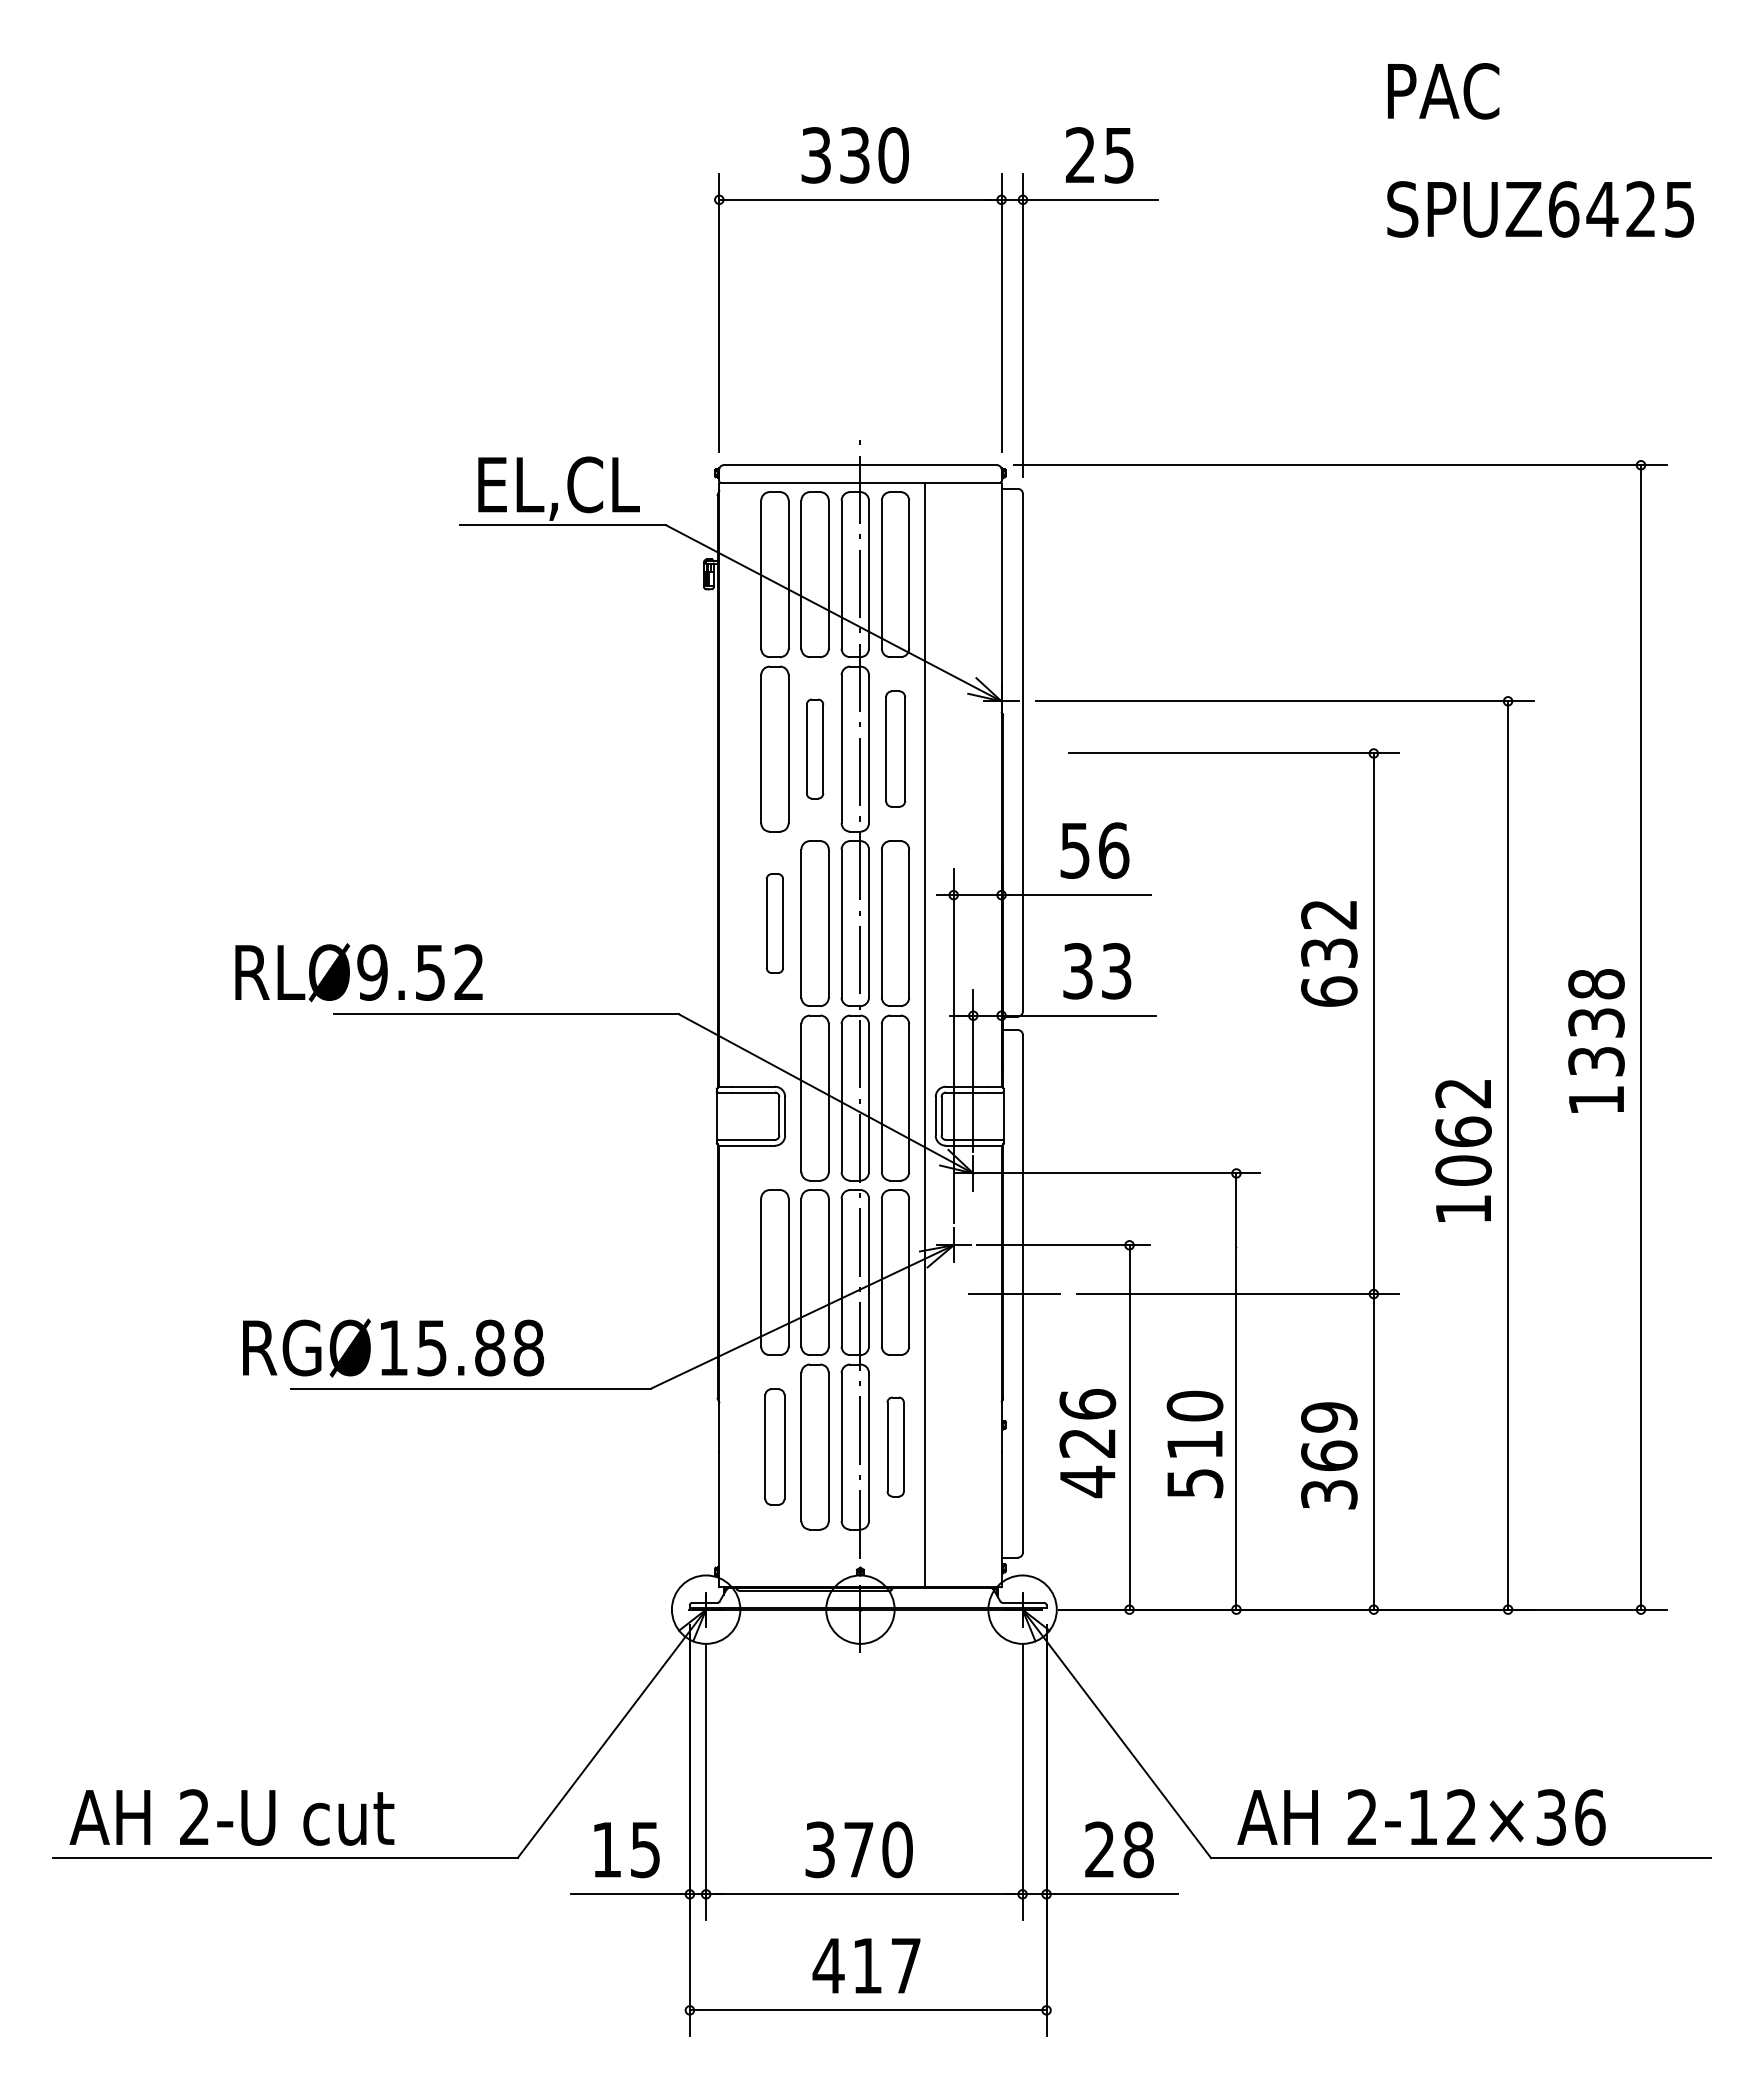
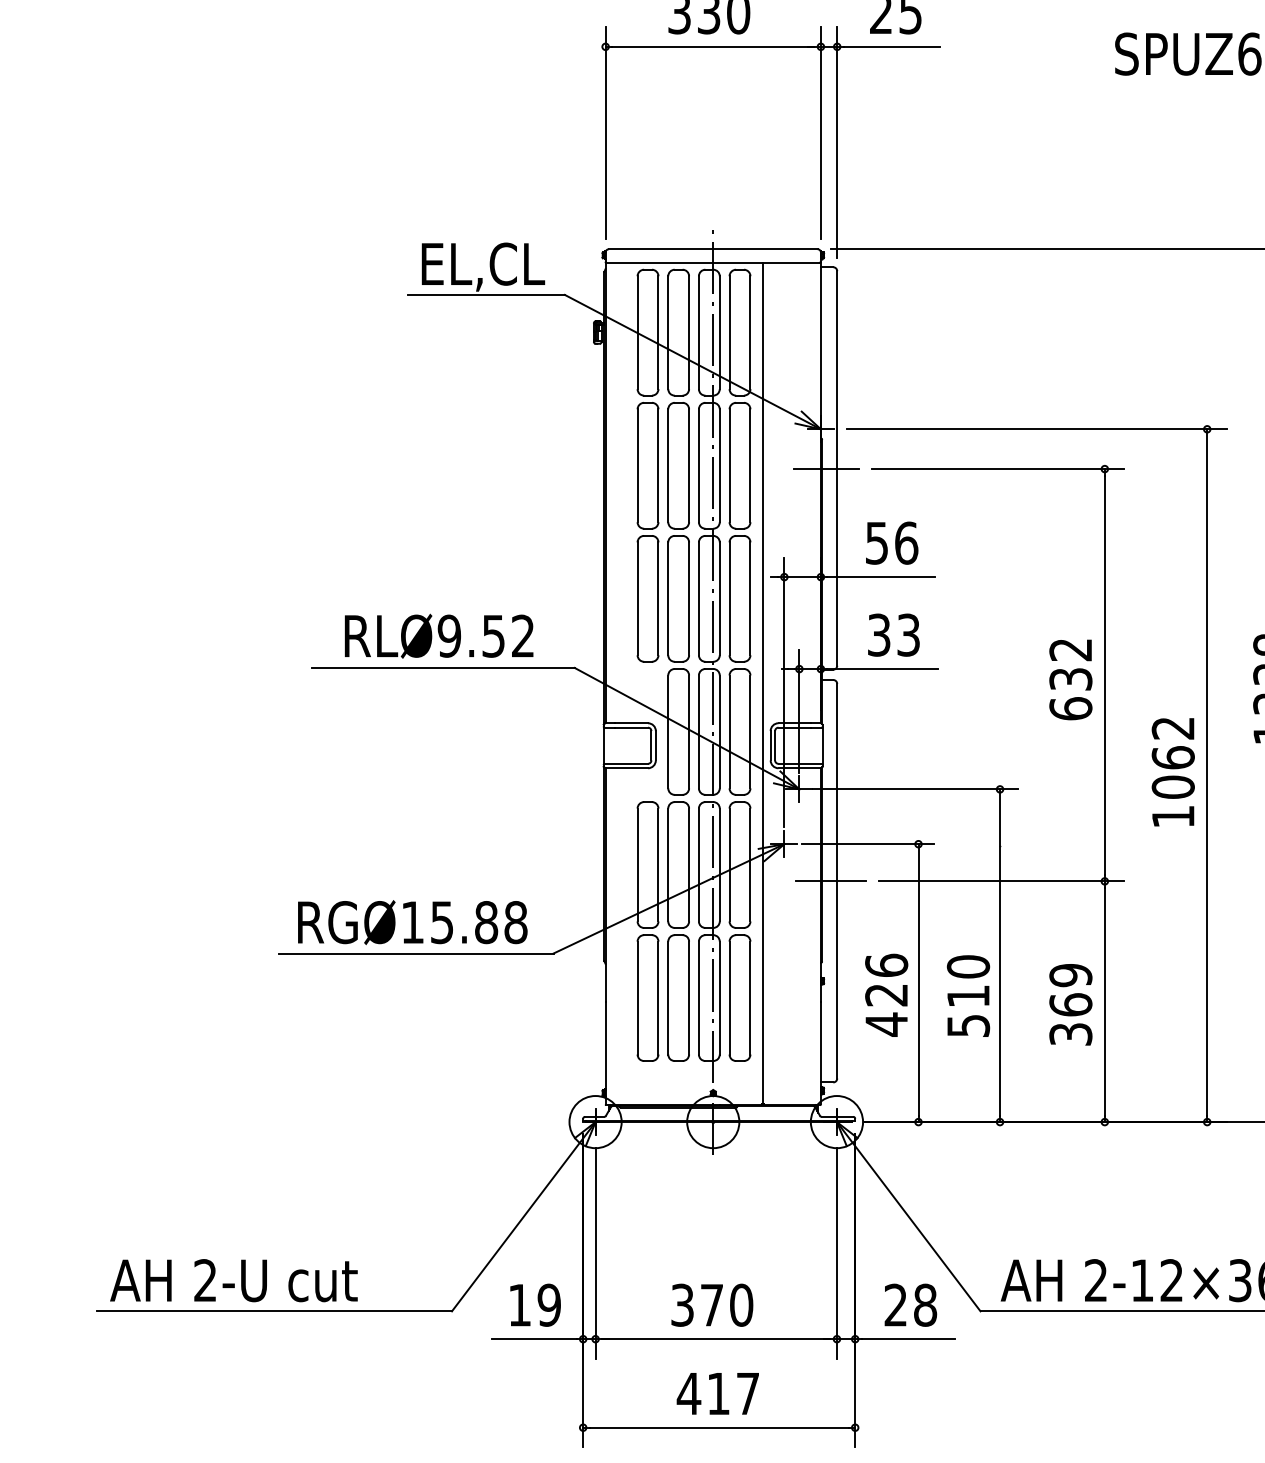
part: (814, 748) -> (678, 465), size x1.67
part: (895, 748) -> (740, 465), size x1.43
line: (1008, 753) -> (826, 469), added
part: (774, 923) -> (647, 598), size x1.67
text: (1329, 953) -> (1071, 679), moved
text: (358, 972) -> (438, 636), moved
text: (393, 1347) -> (412, 922), moved
part: (774, 1446) -> (647, 997), size x1.43
part: (895, 1446) -> (740, 997), size x1.67
text: (645, 1849) -> (549, 1305), 15 -> 19

